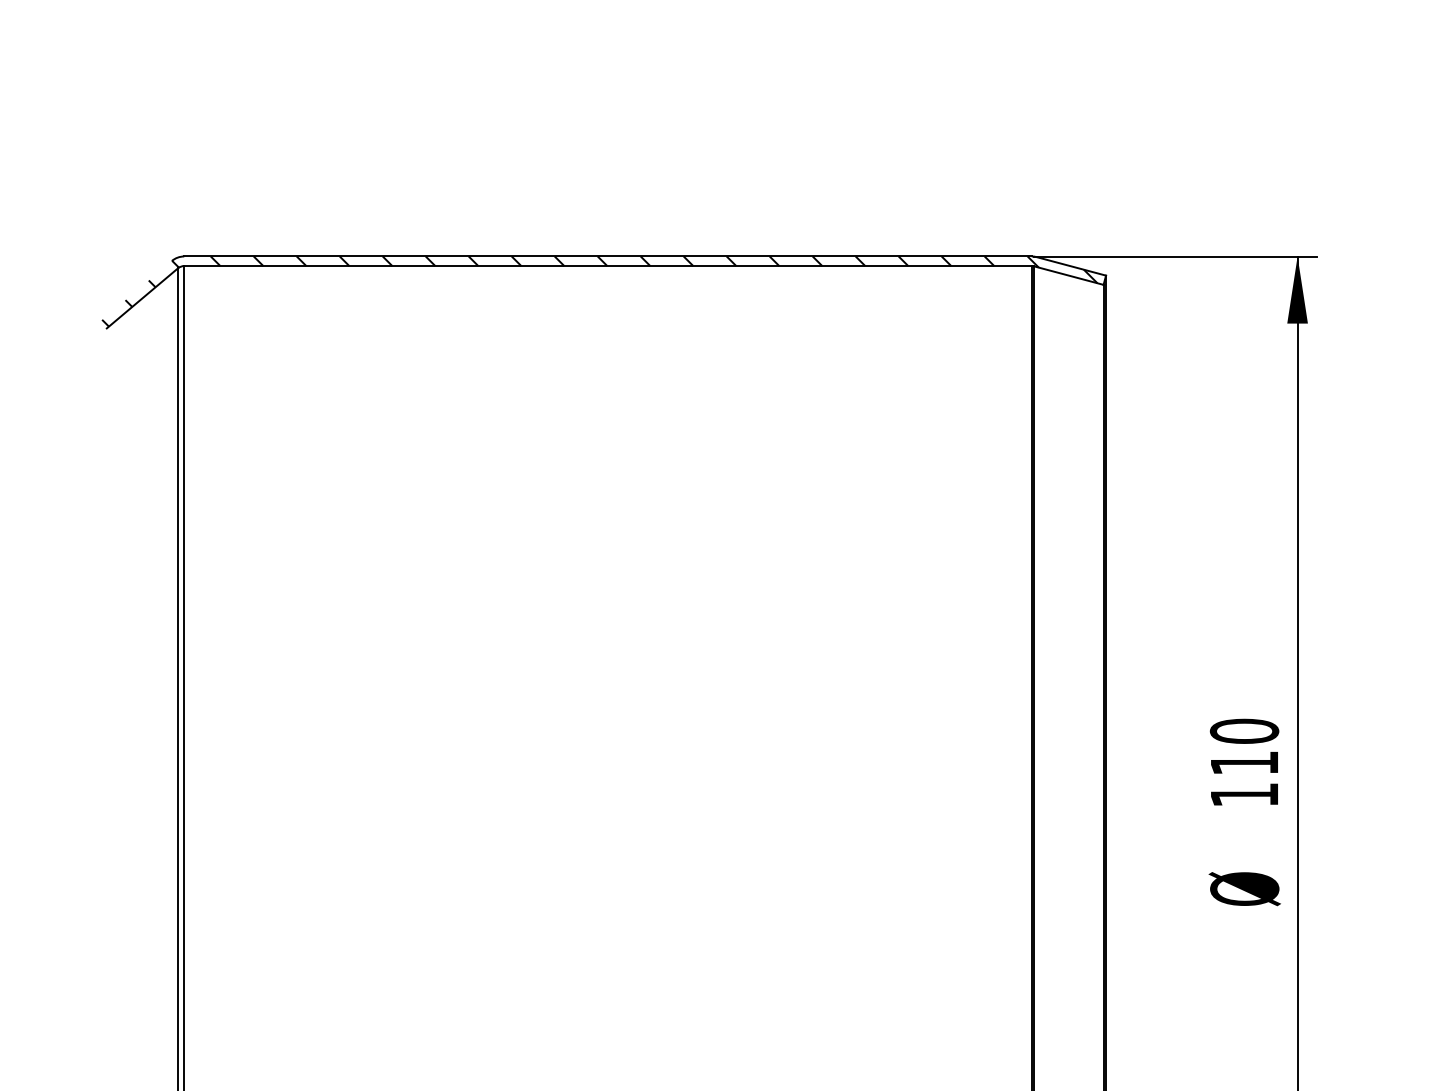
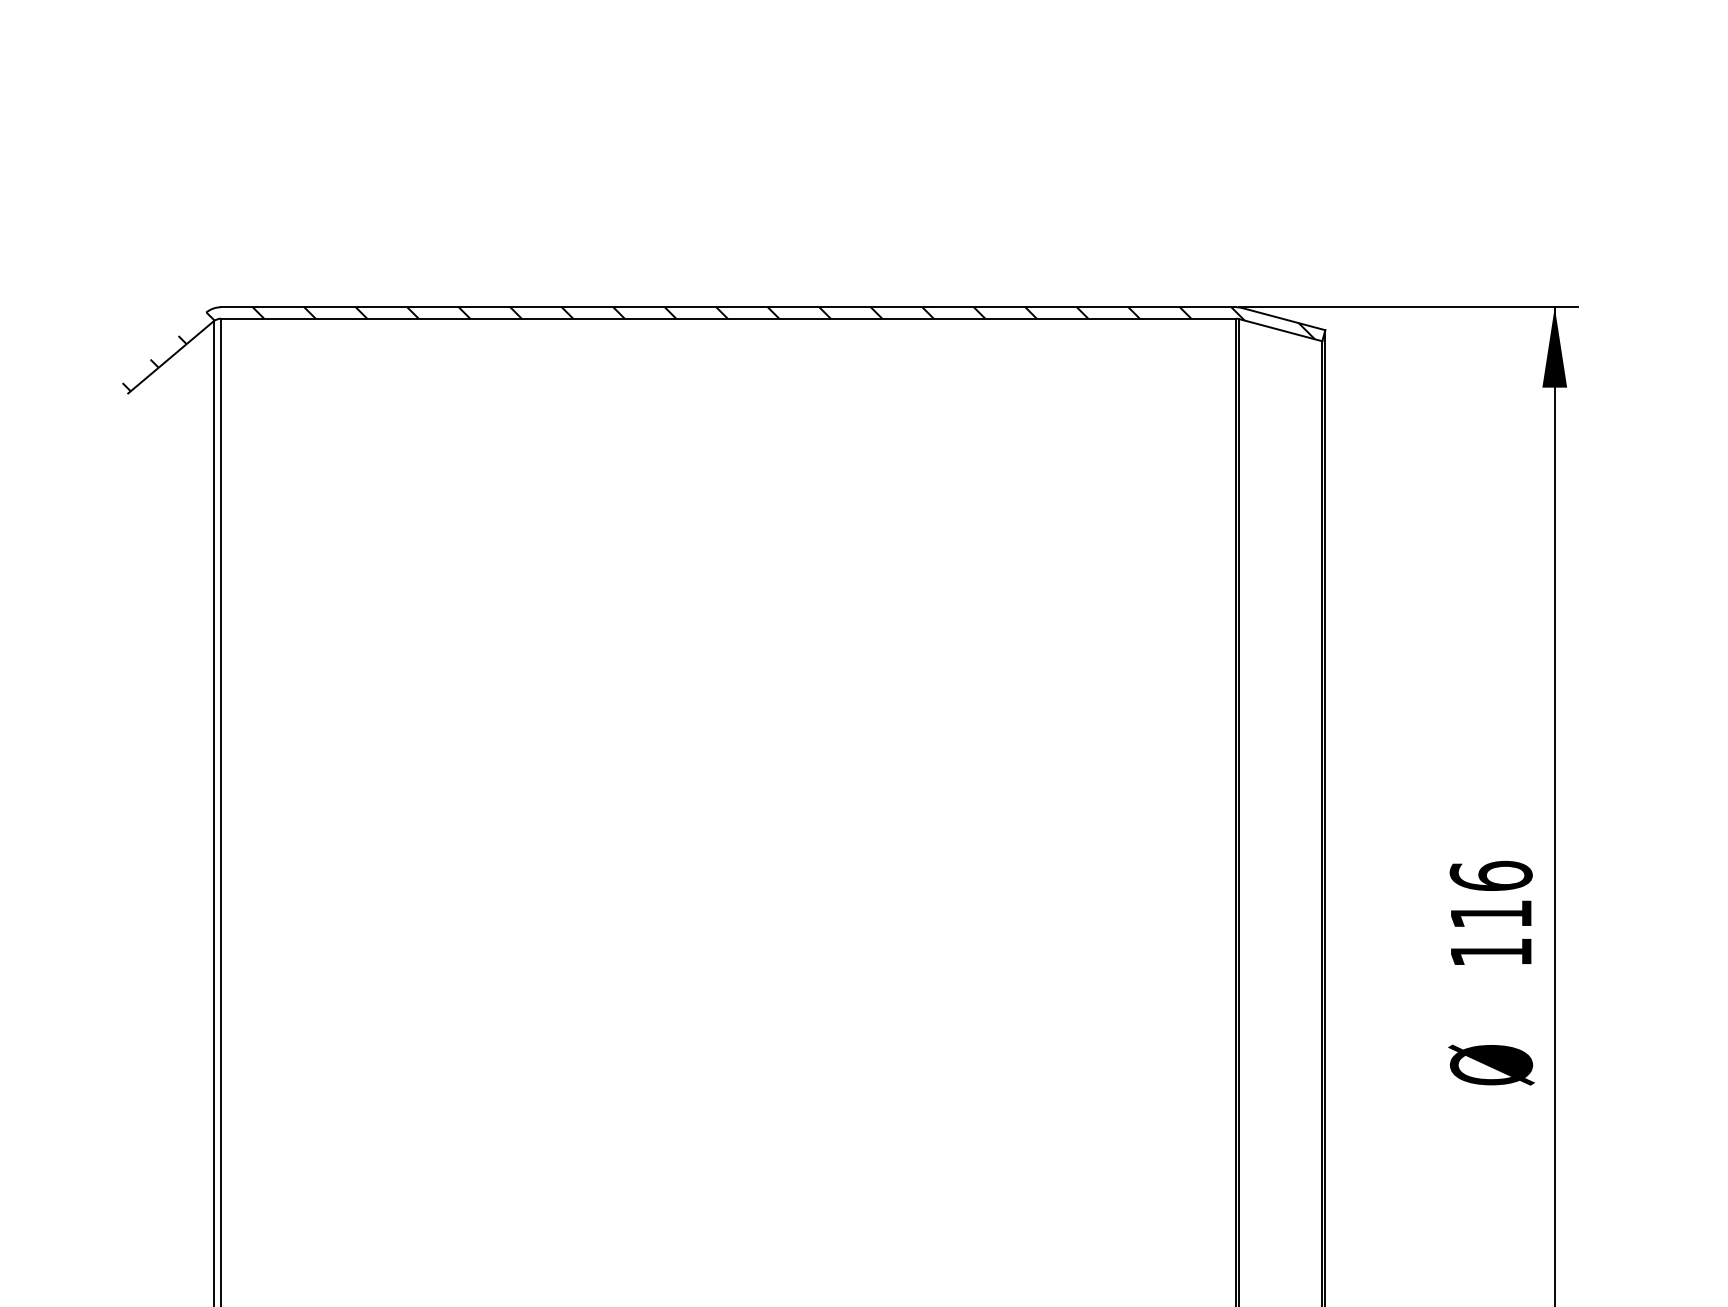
text: (1244, 730) -> (1491, 875), 110 -> 116

